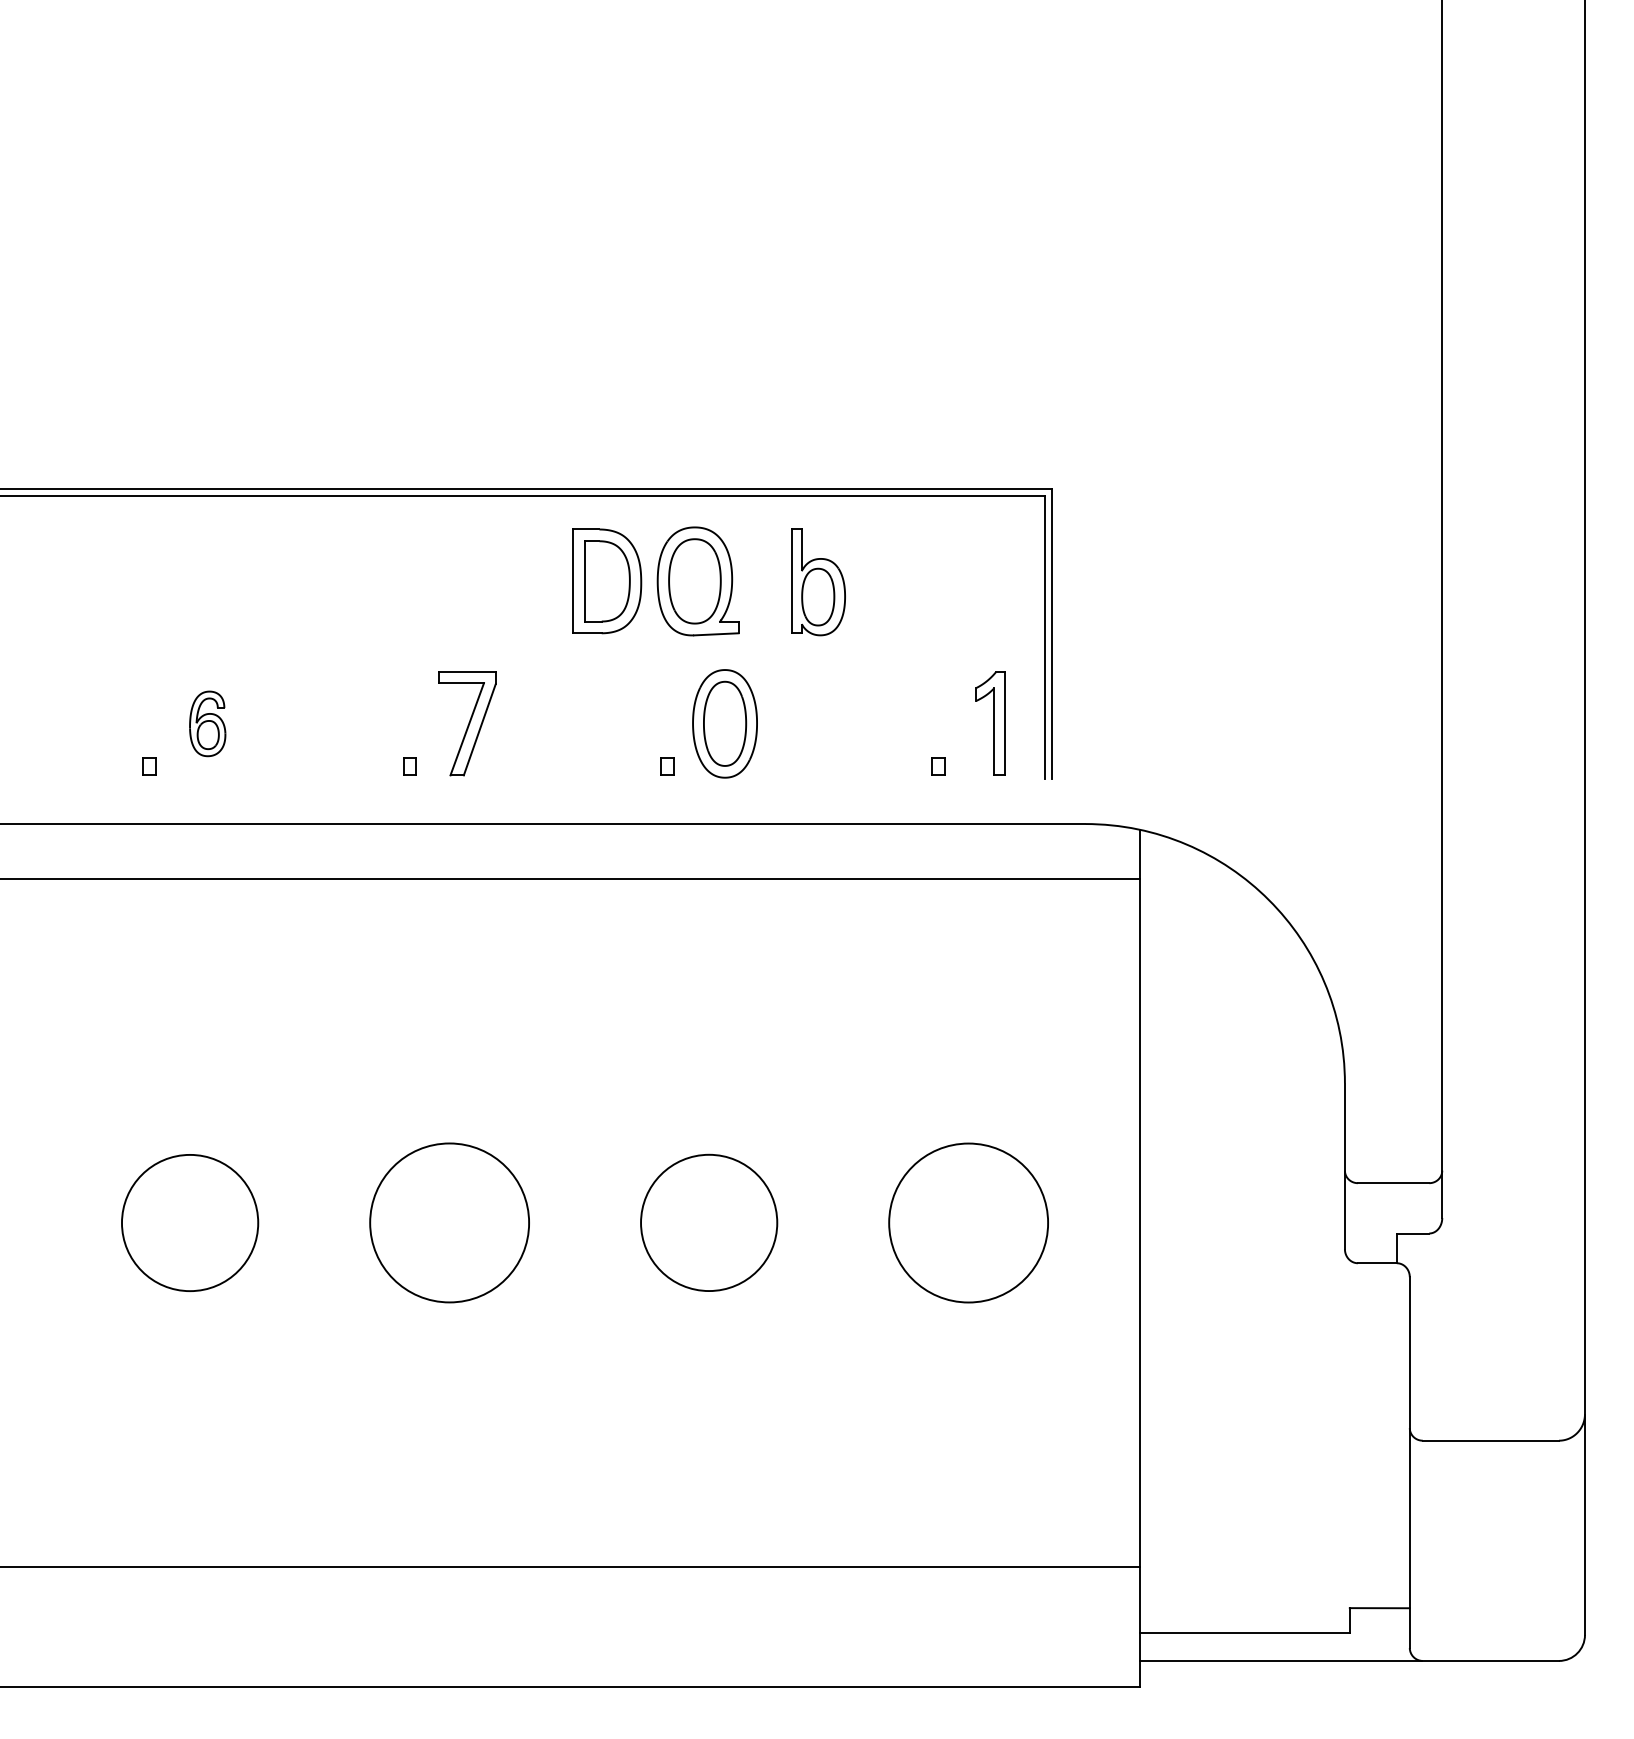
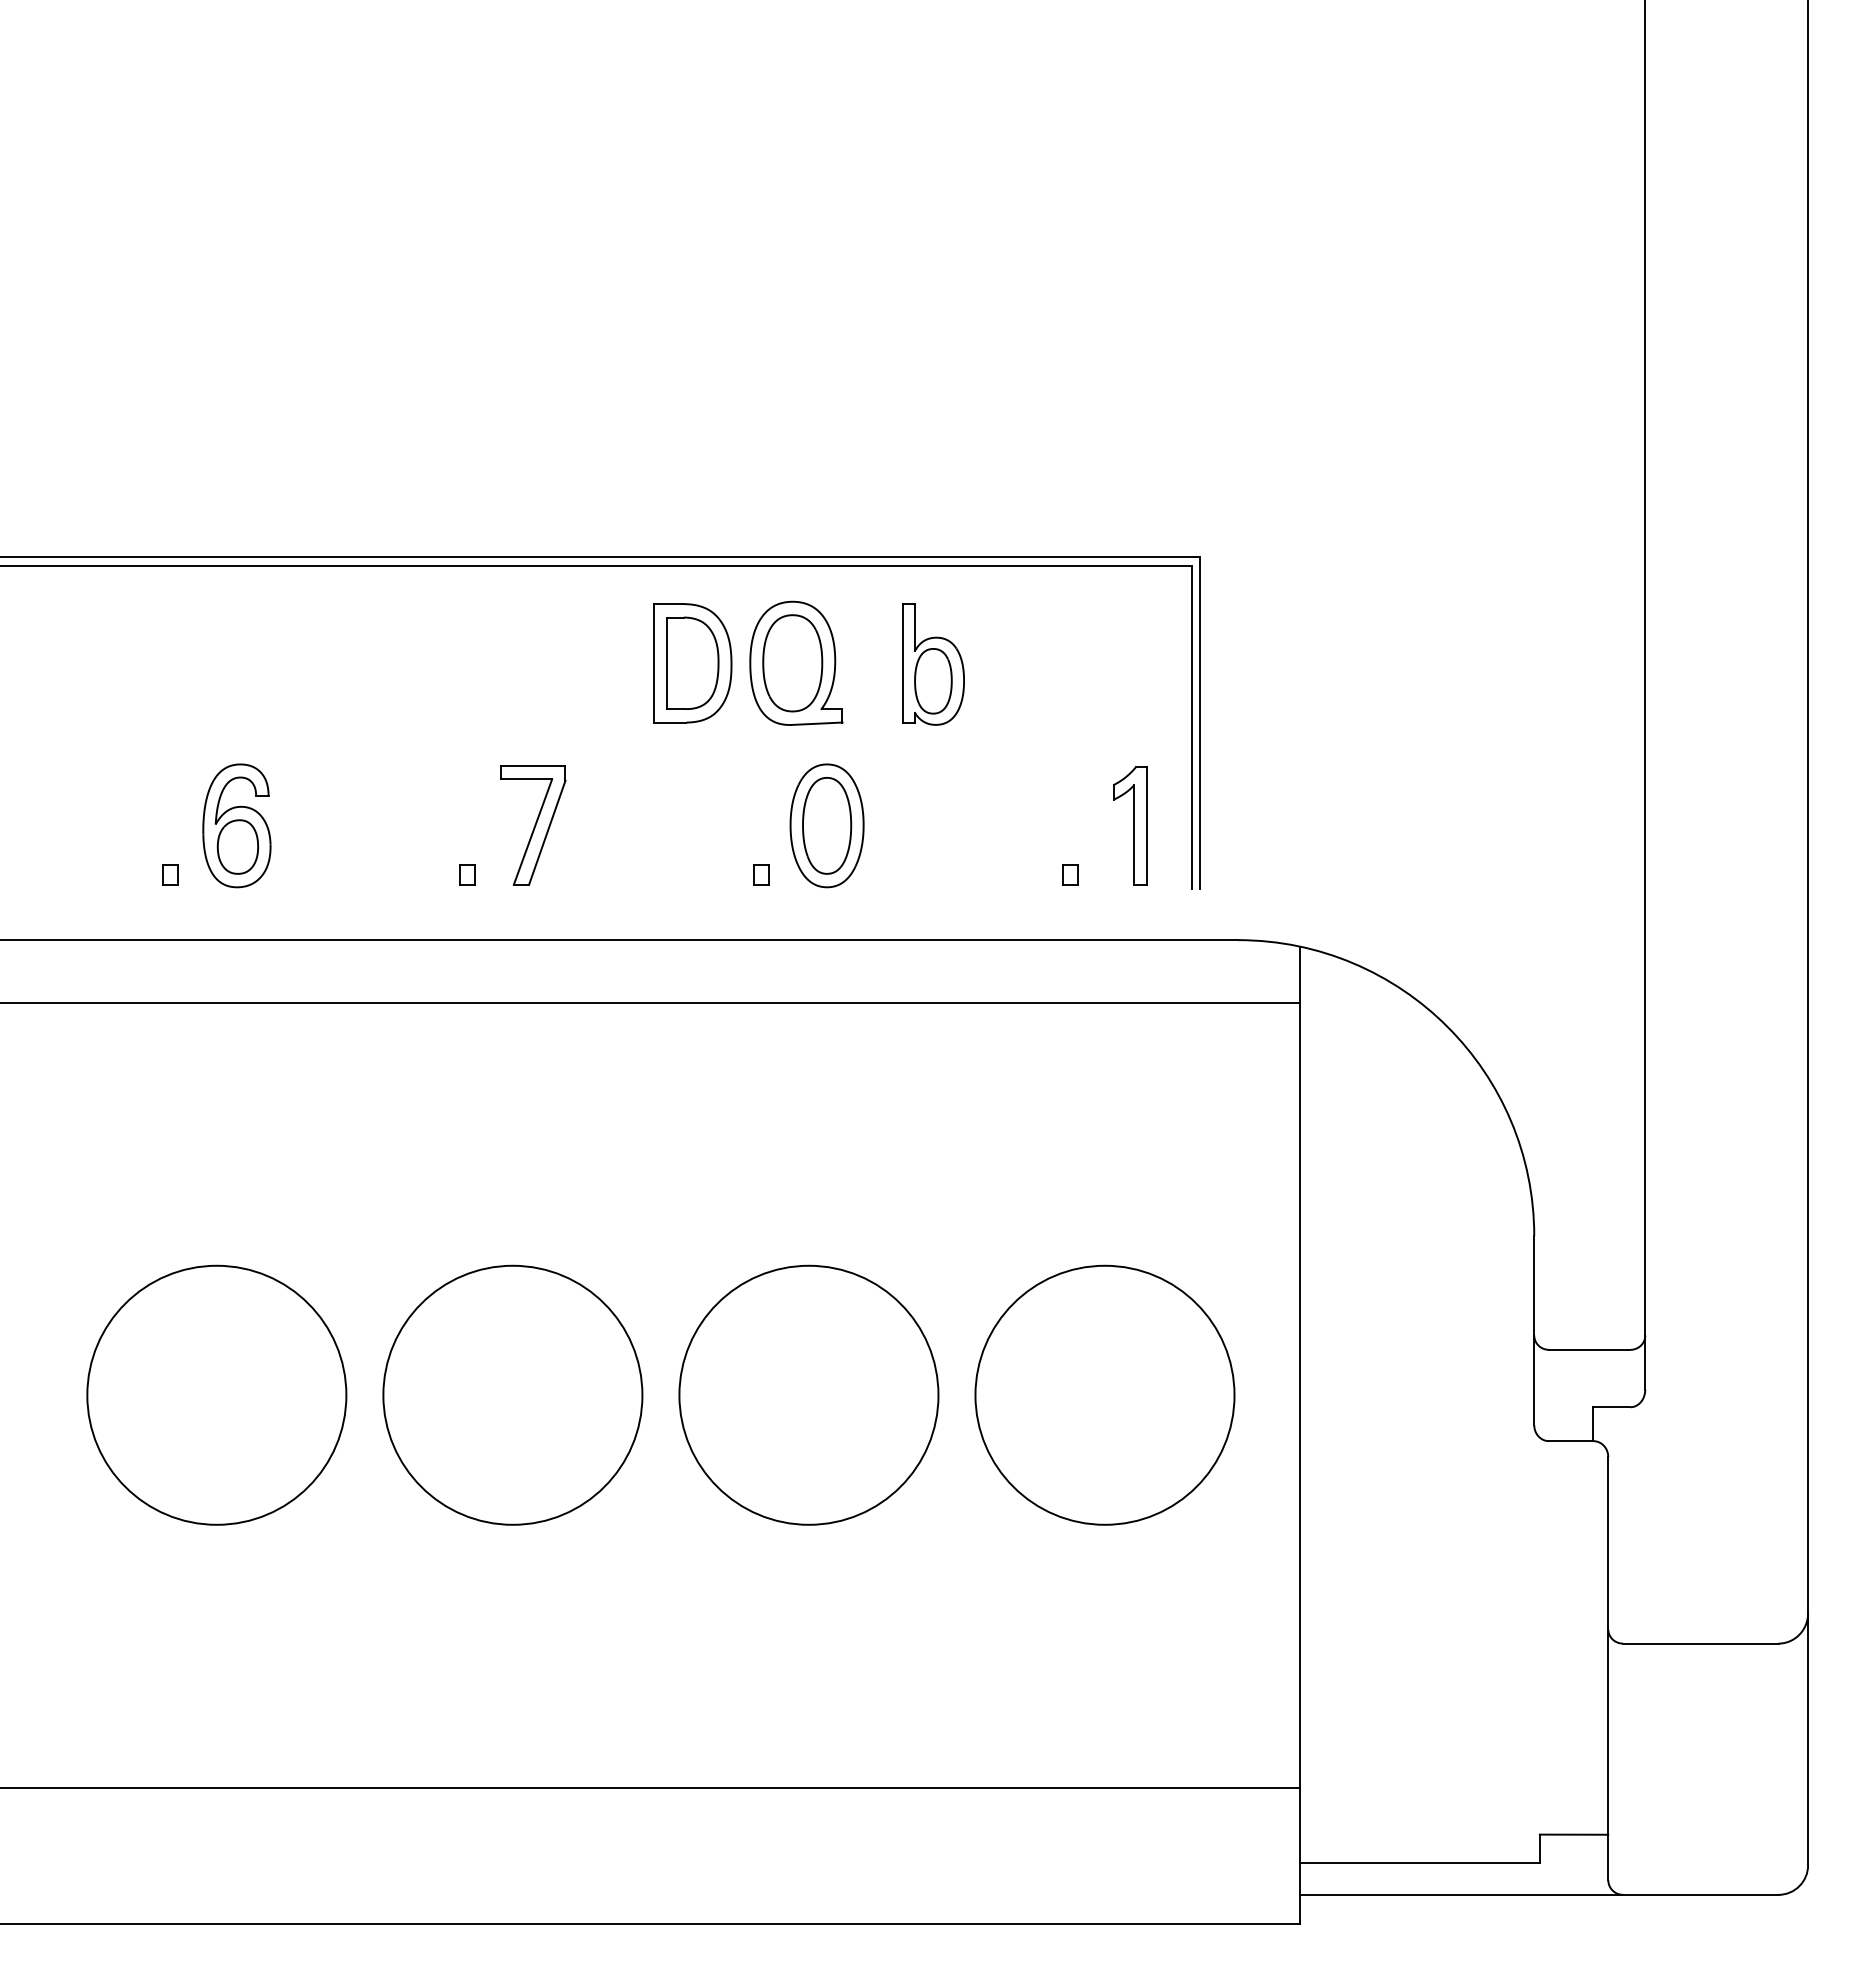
part: (207, 723) -> (236, 825), size x1.67
circle: (189, 1222) -> (216, 1394), size x1.67
circle: (449, 1222) -> (512, 1394), size x1.43
circle: (708, 1222) -> (808, 1394), size x1.67
circle: (968, 1222) -> (1104, 1394), size x1.43

